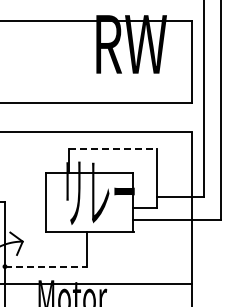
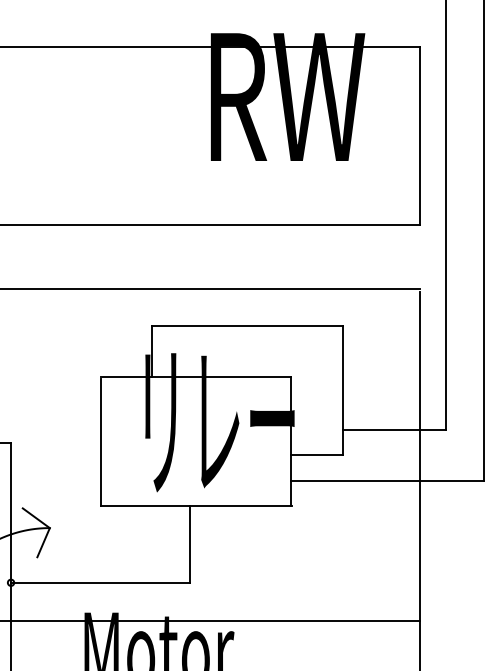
line: (113, 149) -> (248, 326), dashed -> solid
line: (46, 266) -> (101, 582), dashed -> solid

